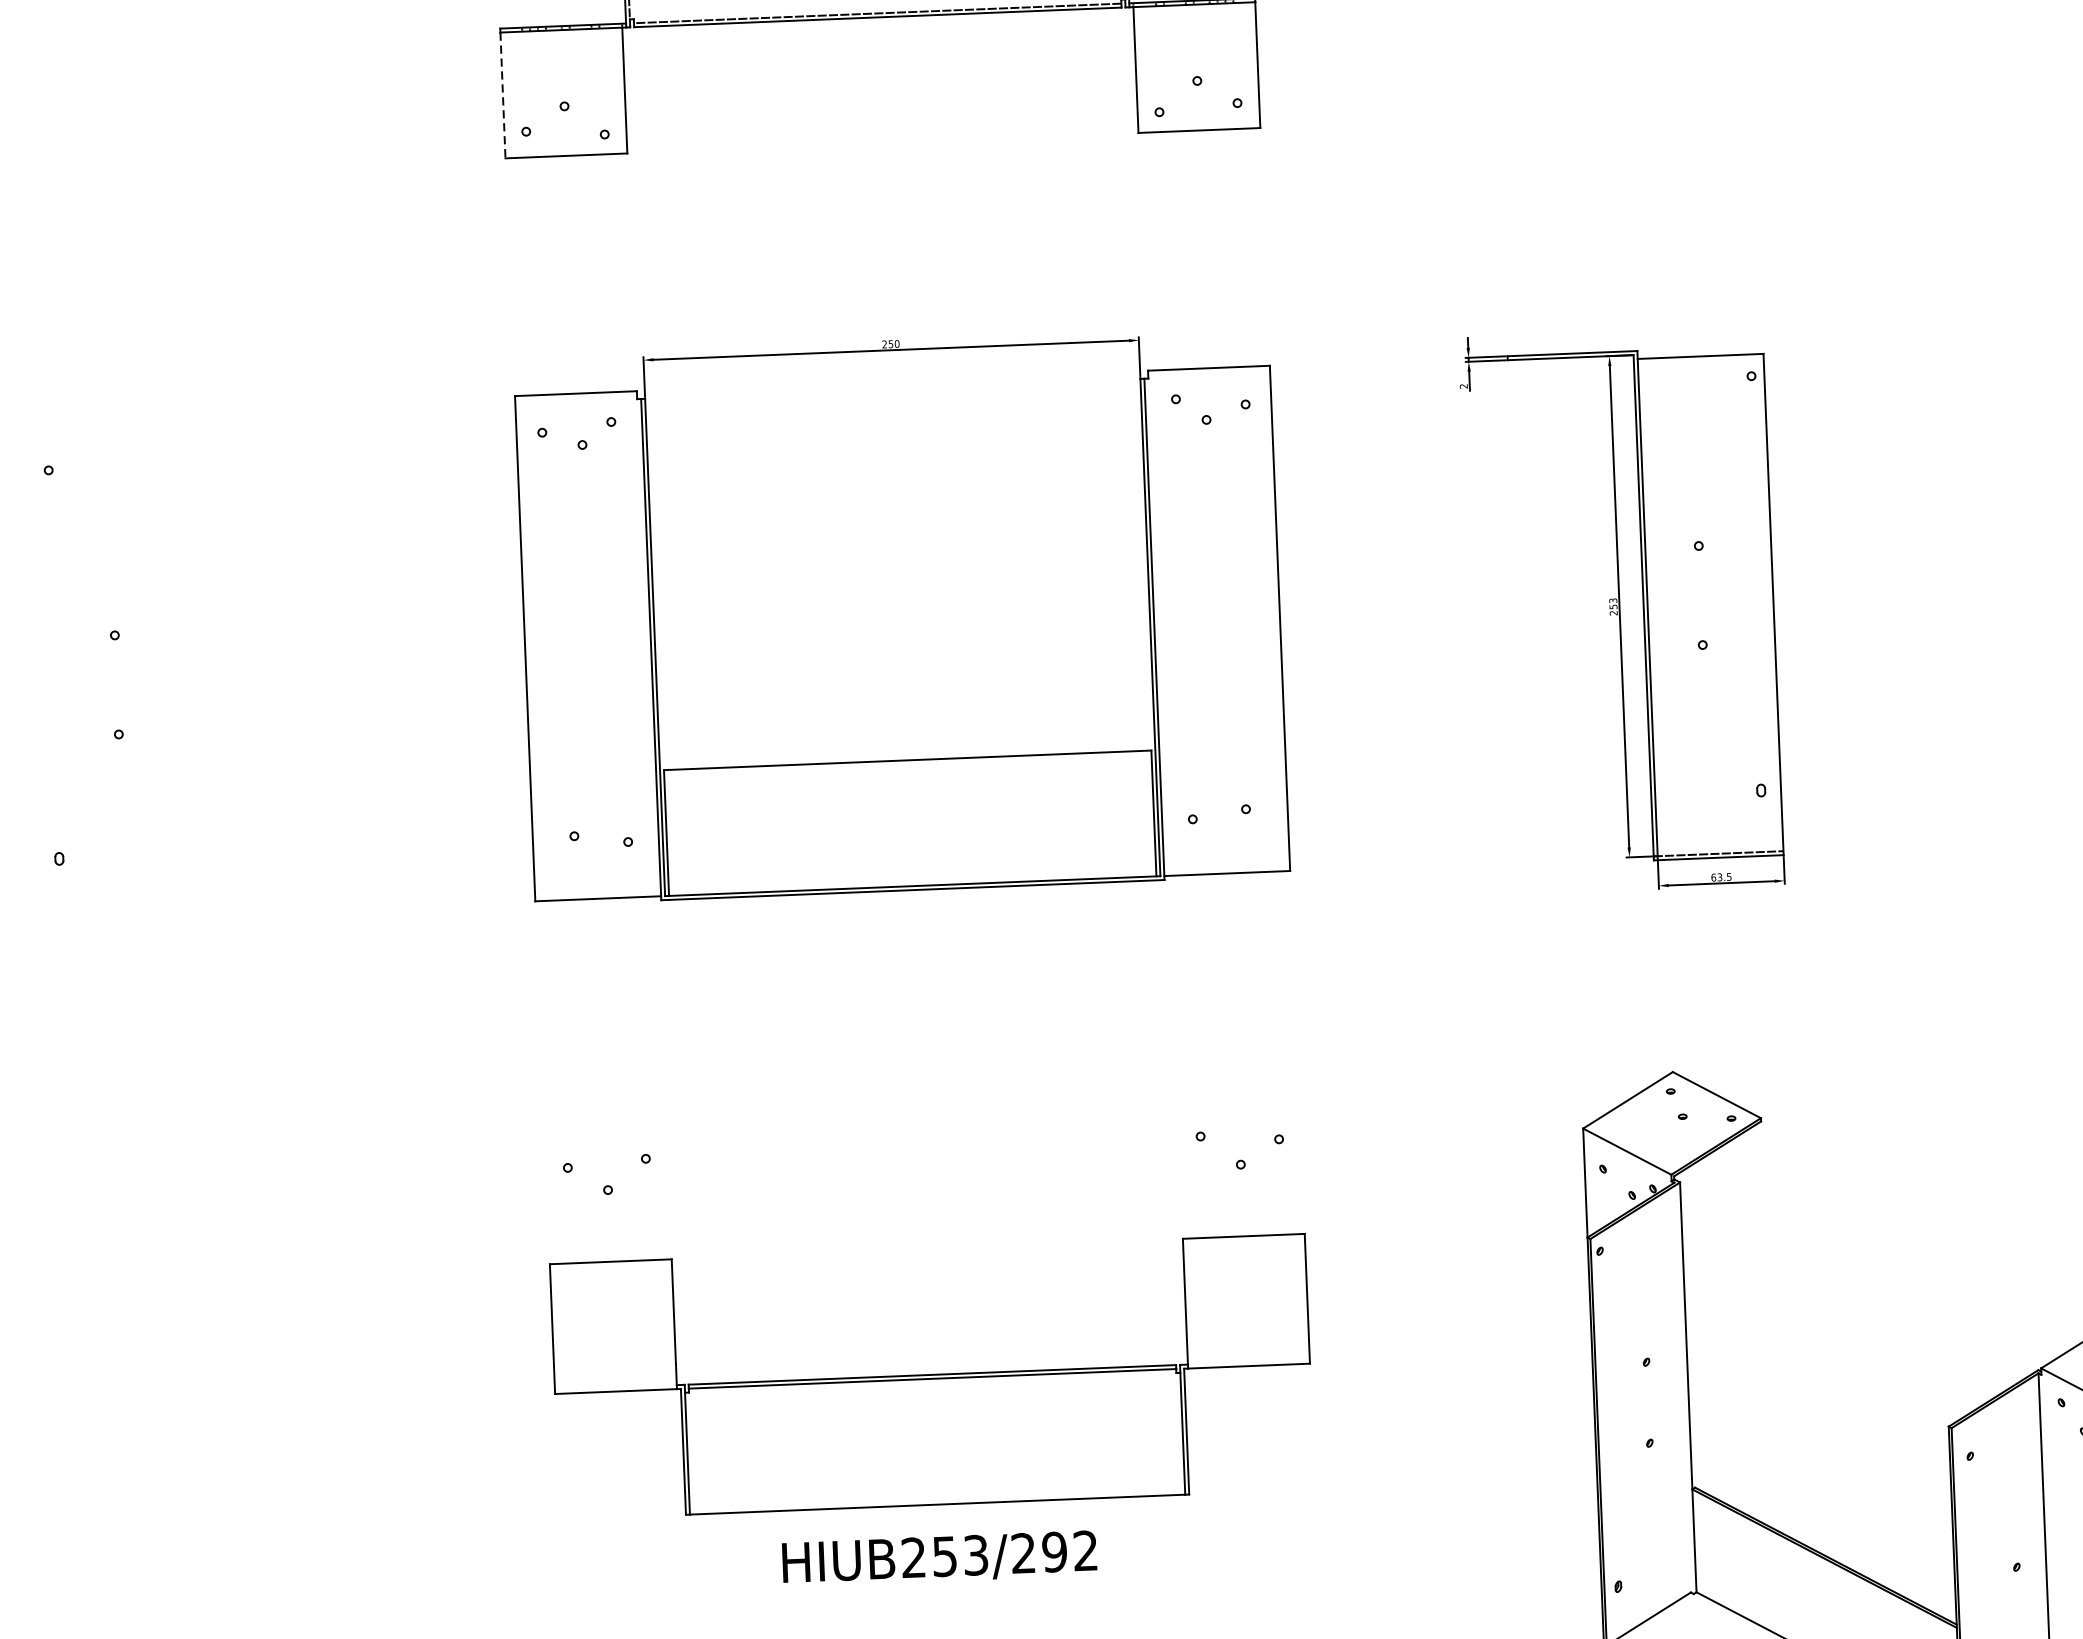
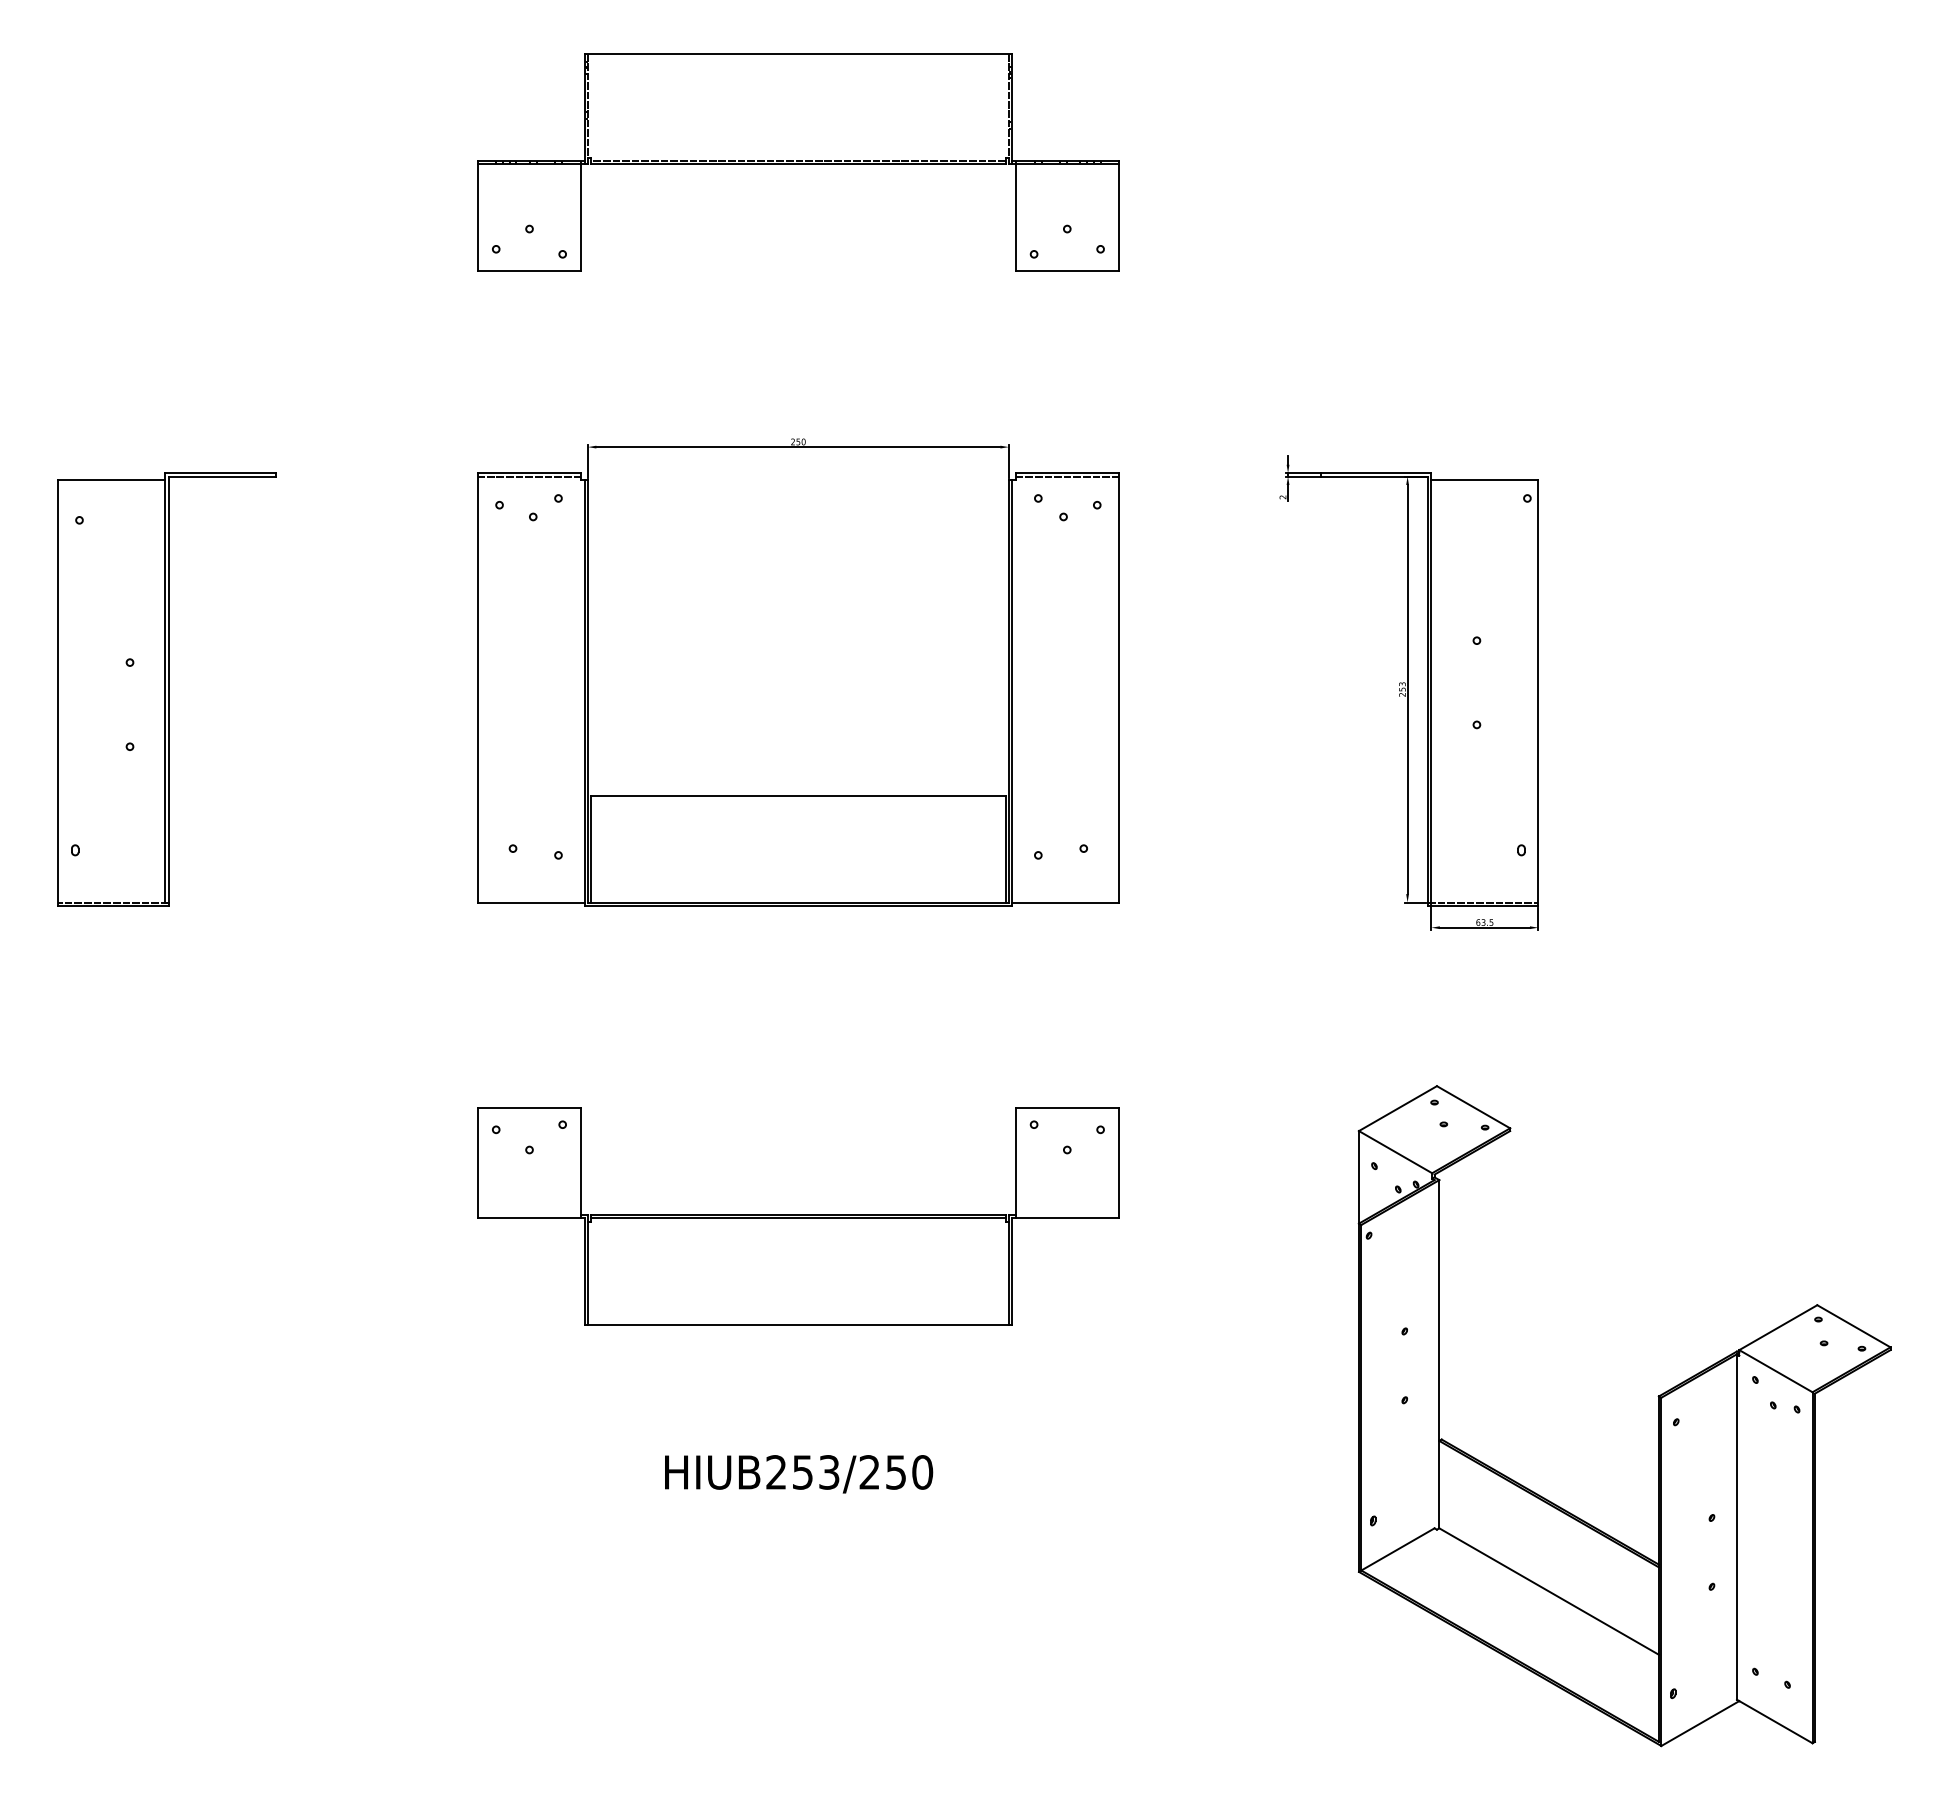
line: (502, 96) -> (477, 218), dashed -> solid
line: (1209, 372) -> (1067, 476), added
line: (576, 397) -> (529, 476), added
part: (159, 665) -> (166, 689), added
part: (932, 1376) -> (798, 1216), moved
text: (1070, 1551) -> (909, 1472), HIUB253/292 -> HIUB253/250

